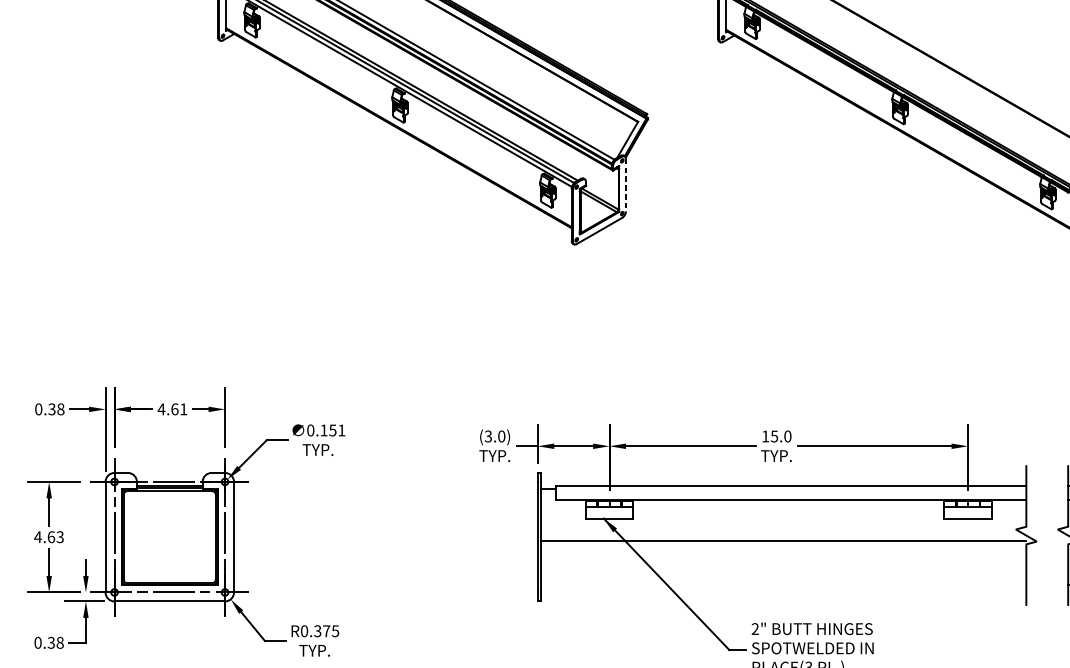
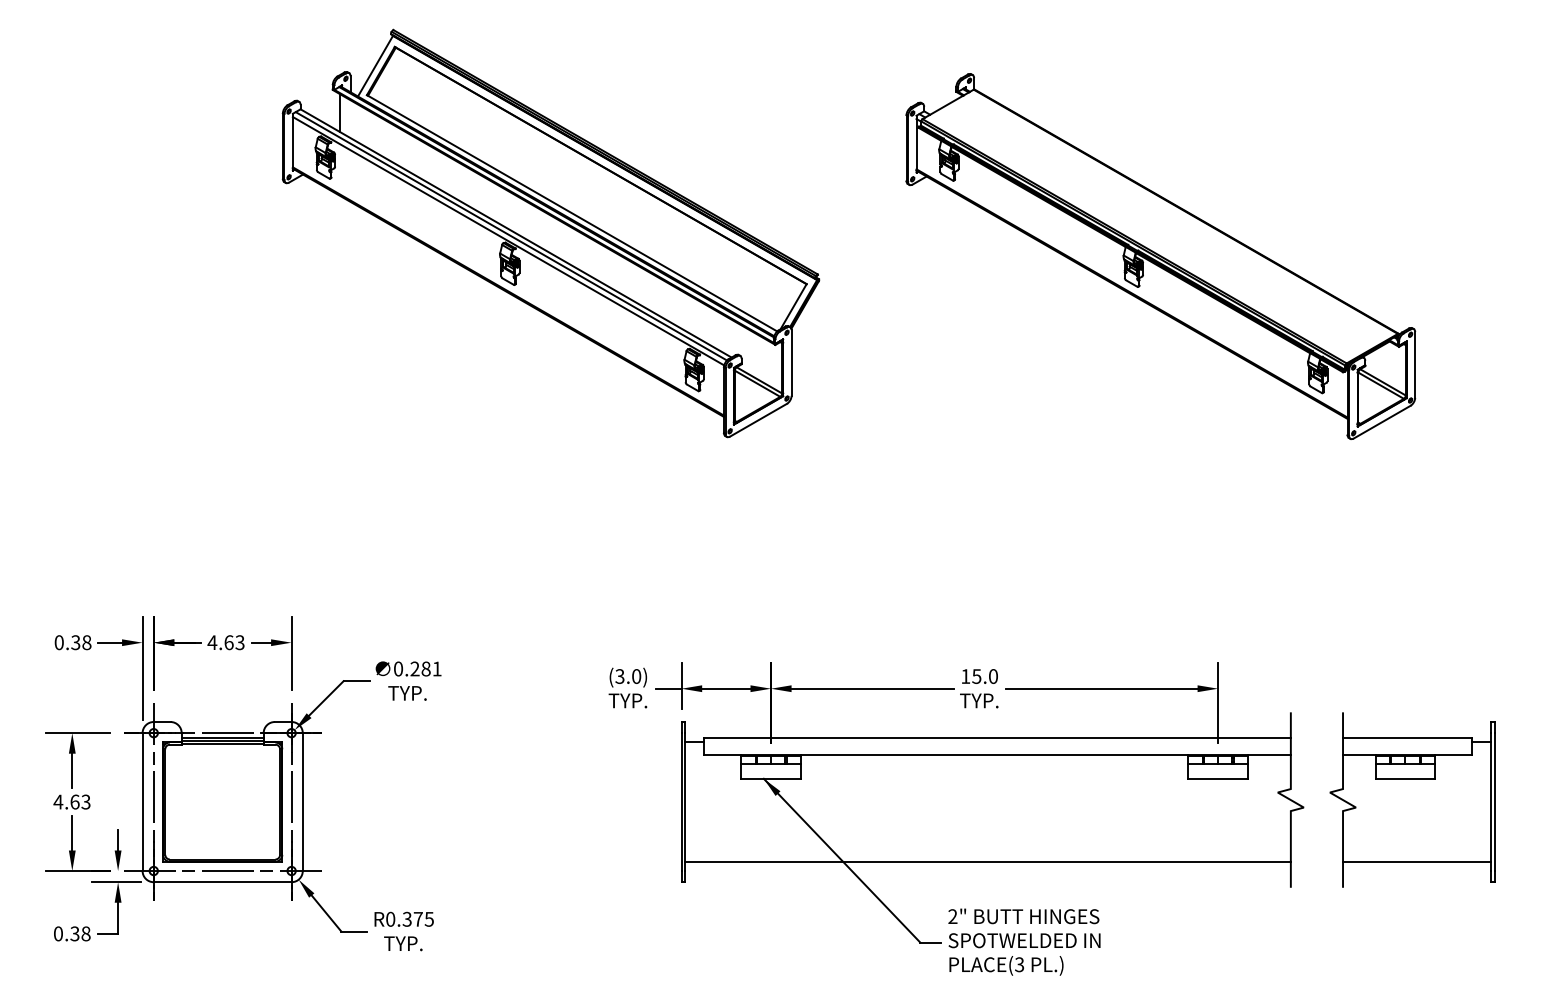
line: (625, 185) -> (791, 363), dashed -> solid
text: (183, 409) -> (239, 642), 4.61 -> 4.63
text: (328, 430) -> (420, 668), 0.151 -> 0.281
line: (783, 540) -> (987, 861), moved

